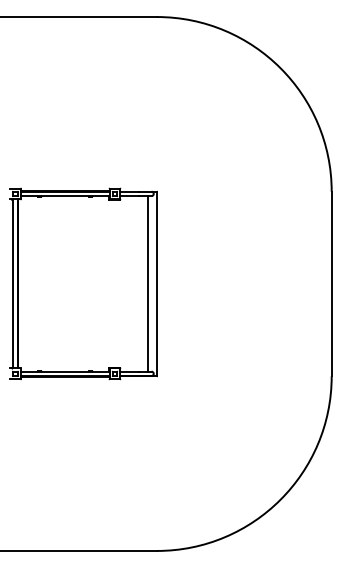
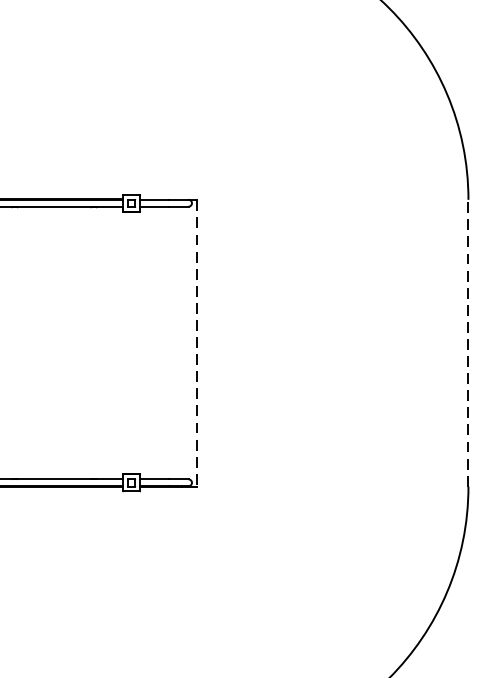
line: (147, 283) -> (182, 342), removed
line: (331, 283) -> (468, 342), solid -> dashed
line: (157, 284) -> (197, 344), solid -> dashed

